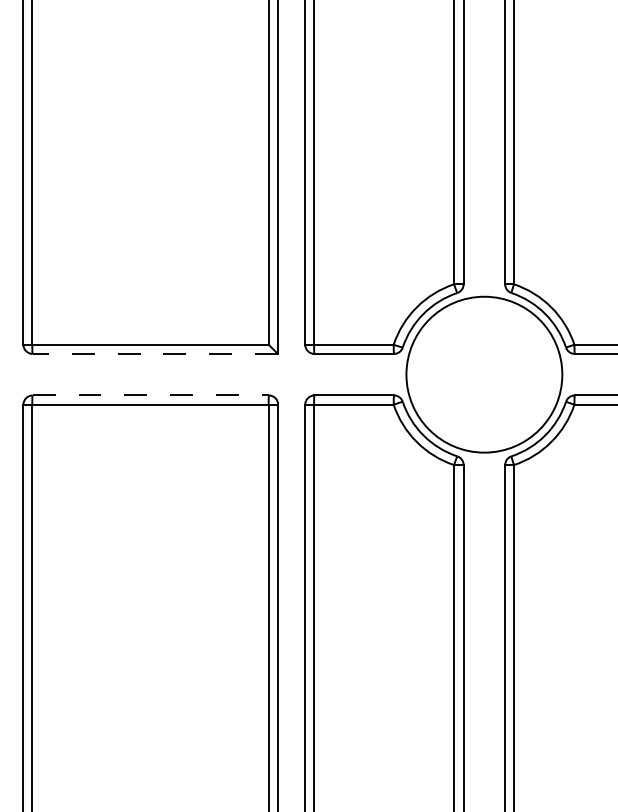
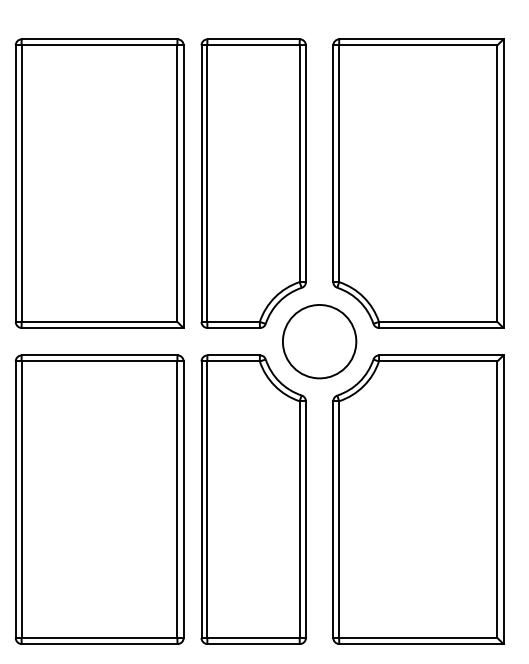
line: (155, 354) -> (102, 328), dashed -> solid
circle: (484, 374) -> (319, 341), size x0.71
line: (150, 395) -> (99, 355), dashed -> solid

